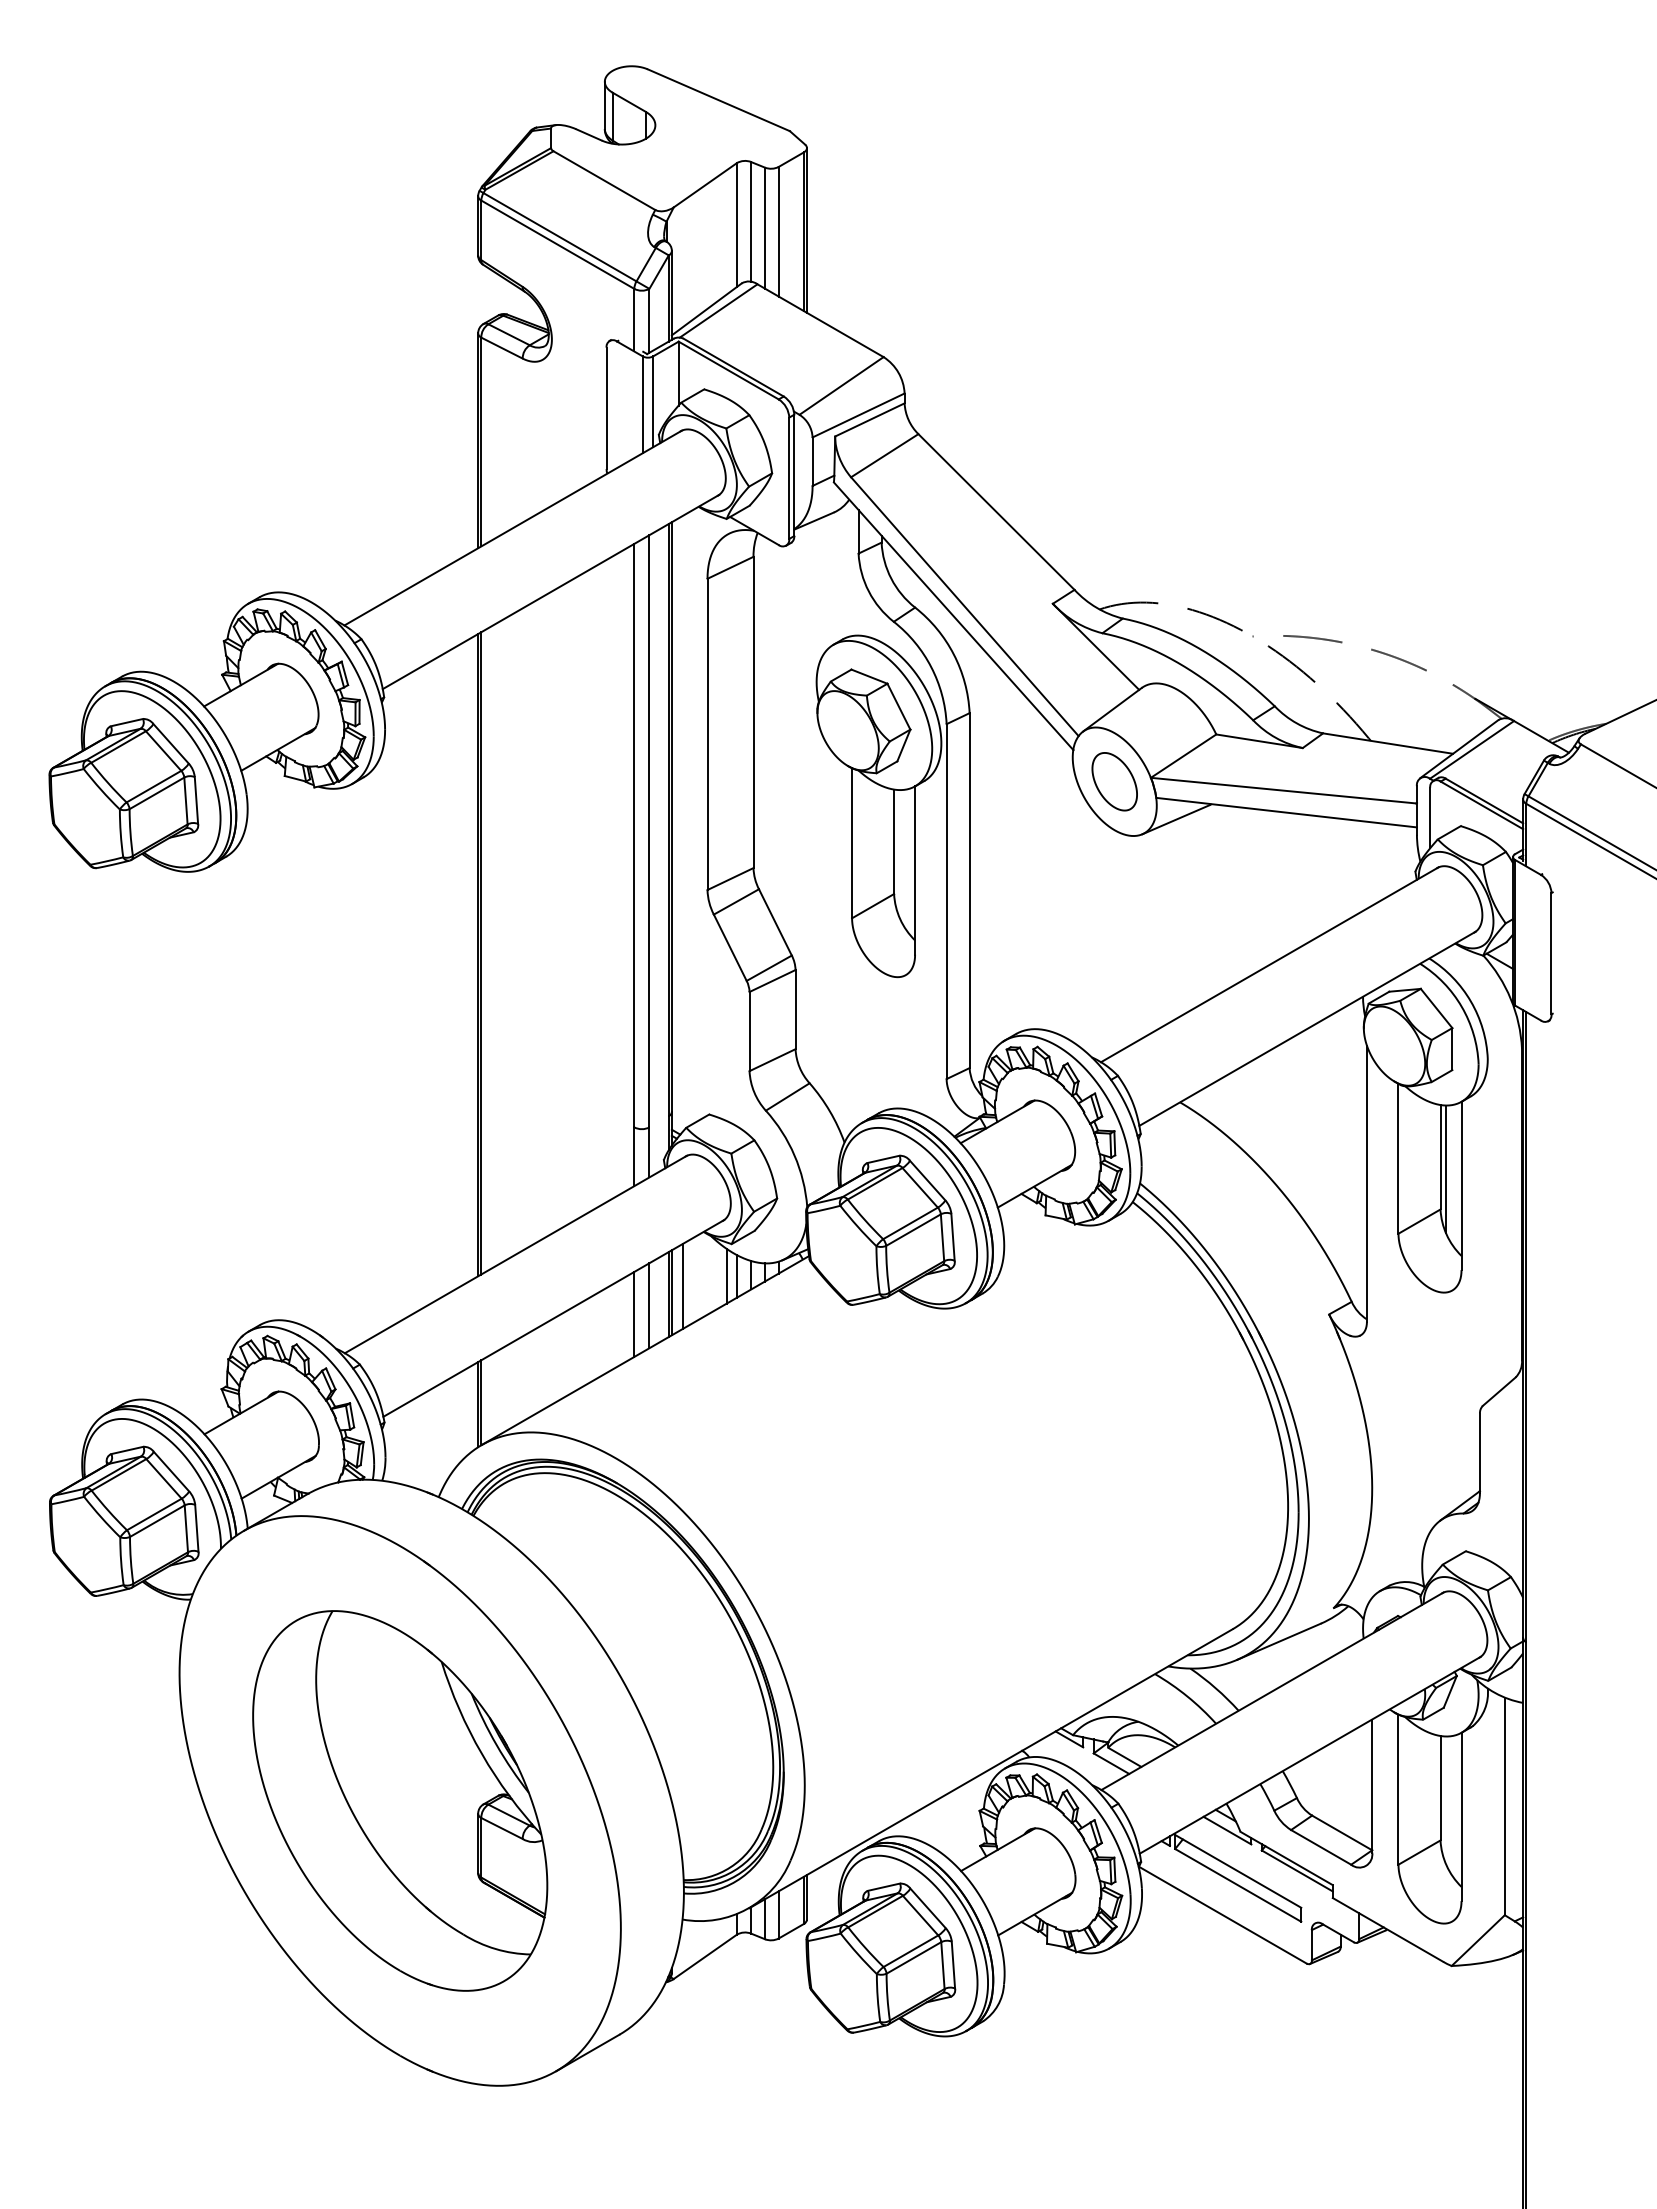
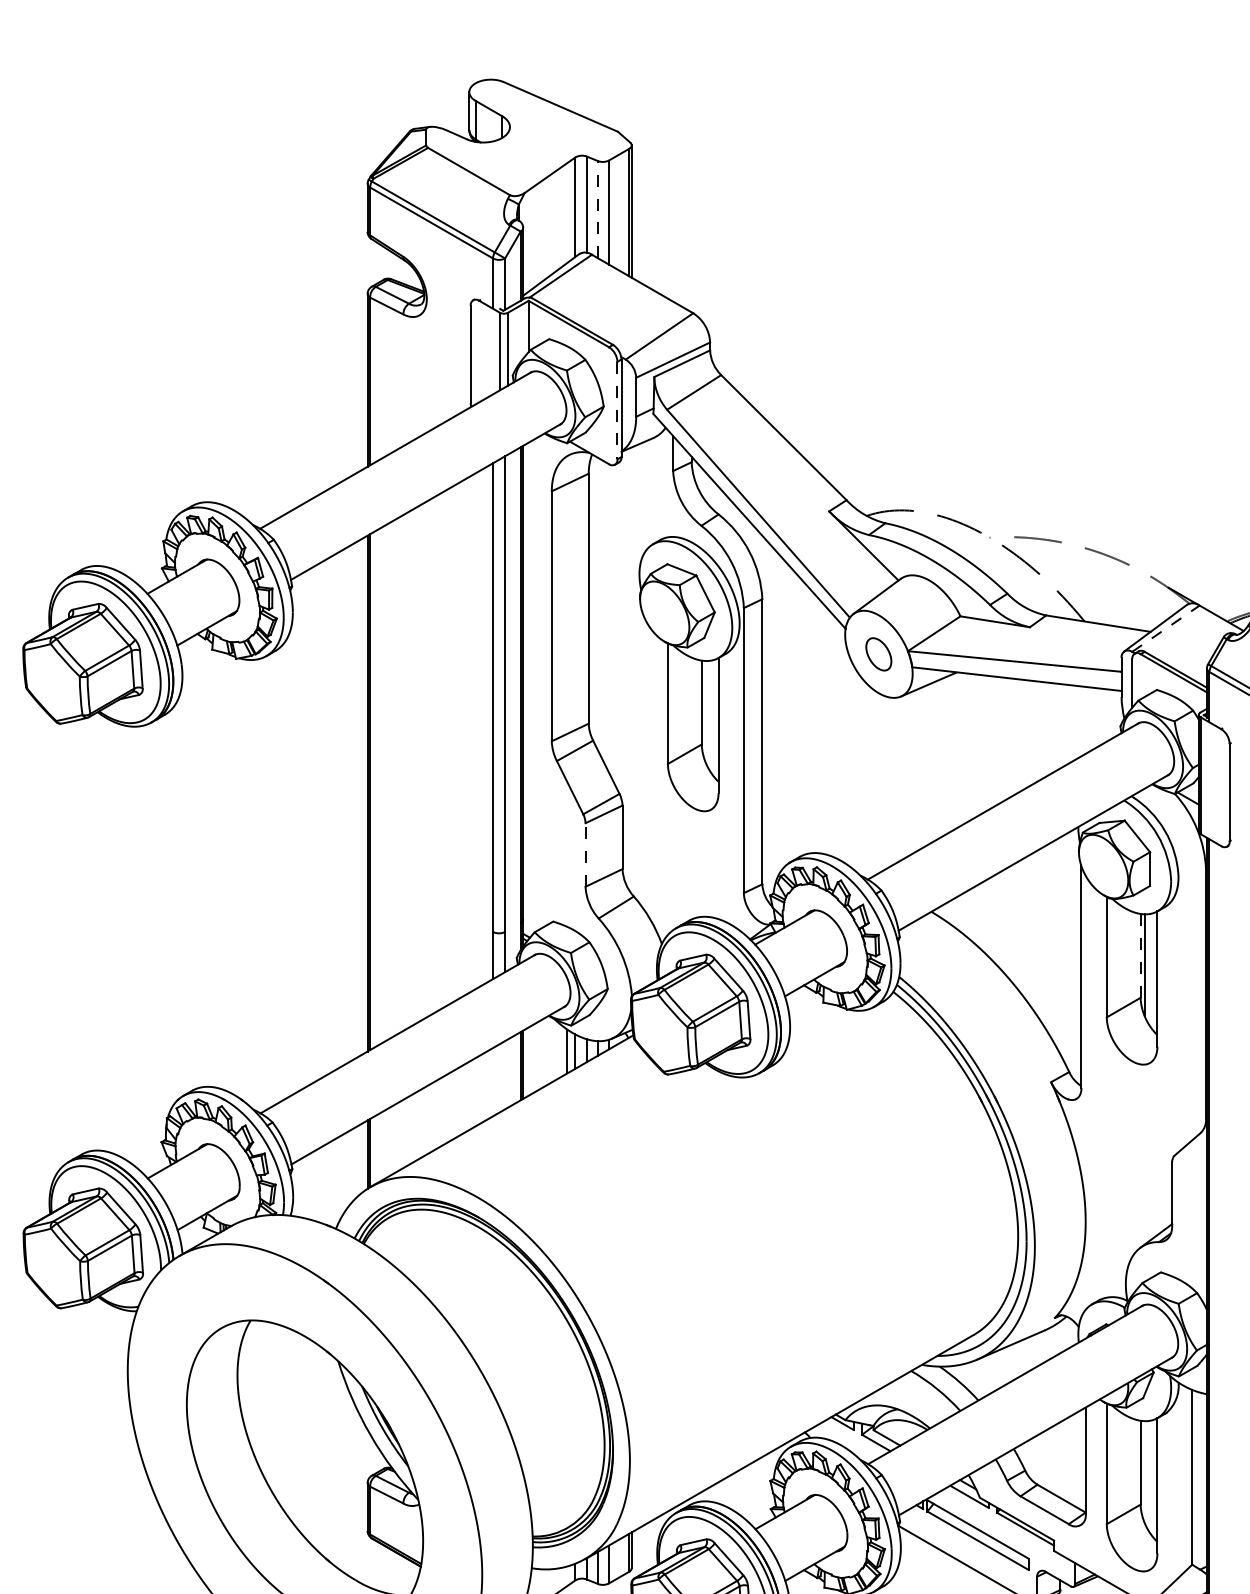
line: (765, 227) -> (598, 209), solid -> dashed
line: (789, 478) -> (617, 410), solid -> dashed
line: (1472, 749) -> (1166, 628), solid -> dashed
part: (1114, 781) -> (878, 654), size x0.7
line: (749, 1031) -> (585, 854), solid -> dashed
line: (1440, 1157) -> (1140, 956), solid -> dashed
line: (683, 1285) -> (532, 1058), removed
line: (649, 1305) -> (505, 1075), removed
line: (634, 1313) -> (493, 1081), removed

